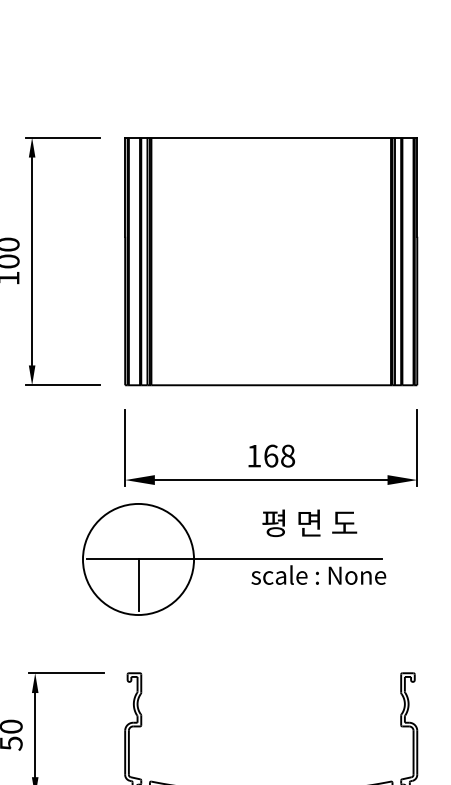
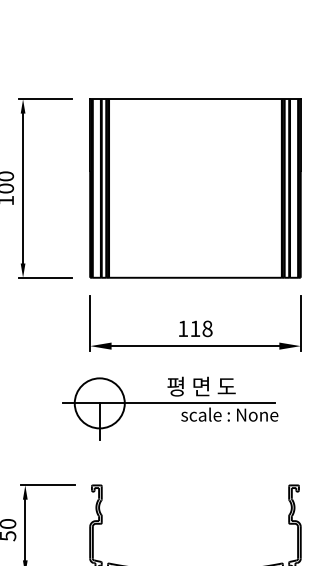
text: (271, 455) -> (195, 328), 168 -> 118
text: (309, 522) -> (201, 386), moved
circle: (138, 559) -> (99, 403), size x0.62

